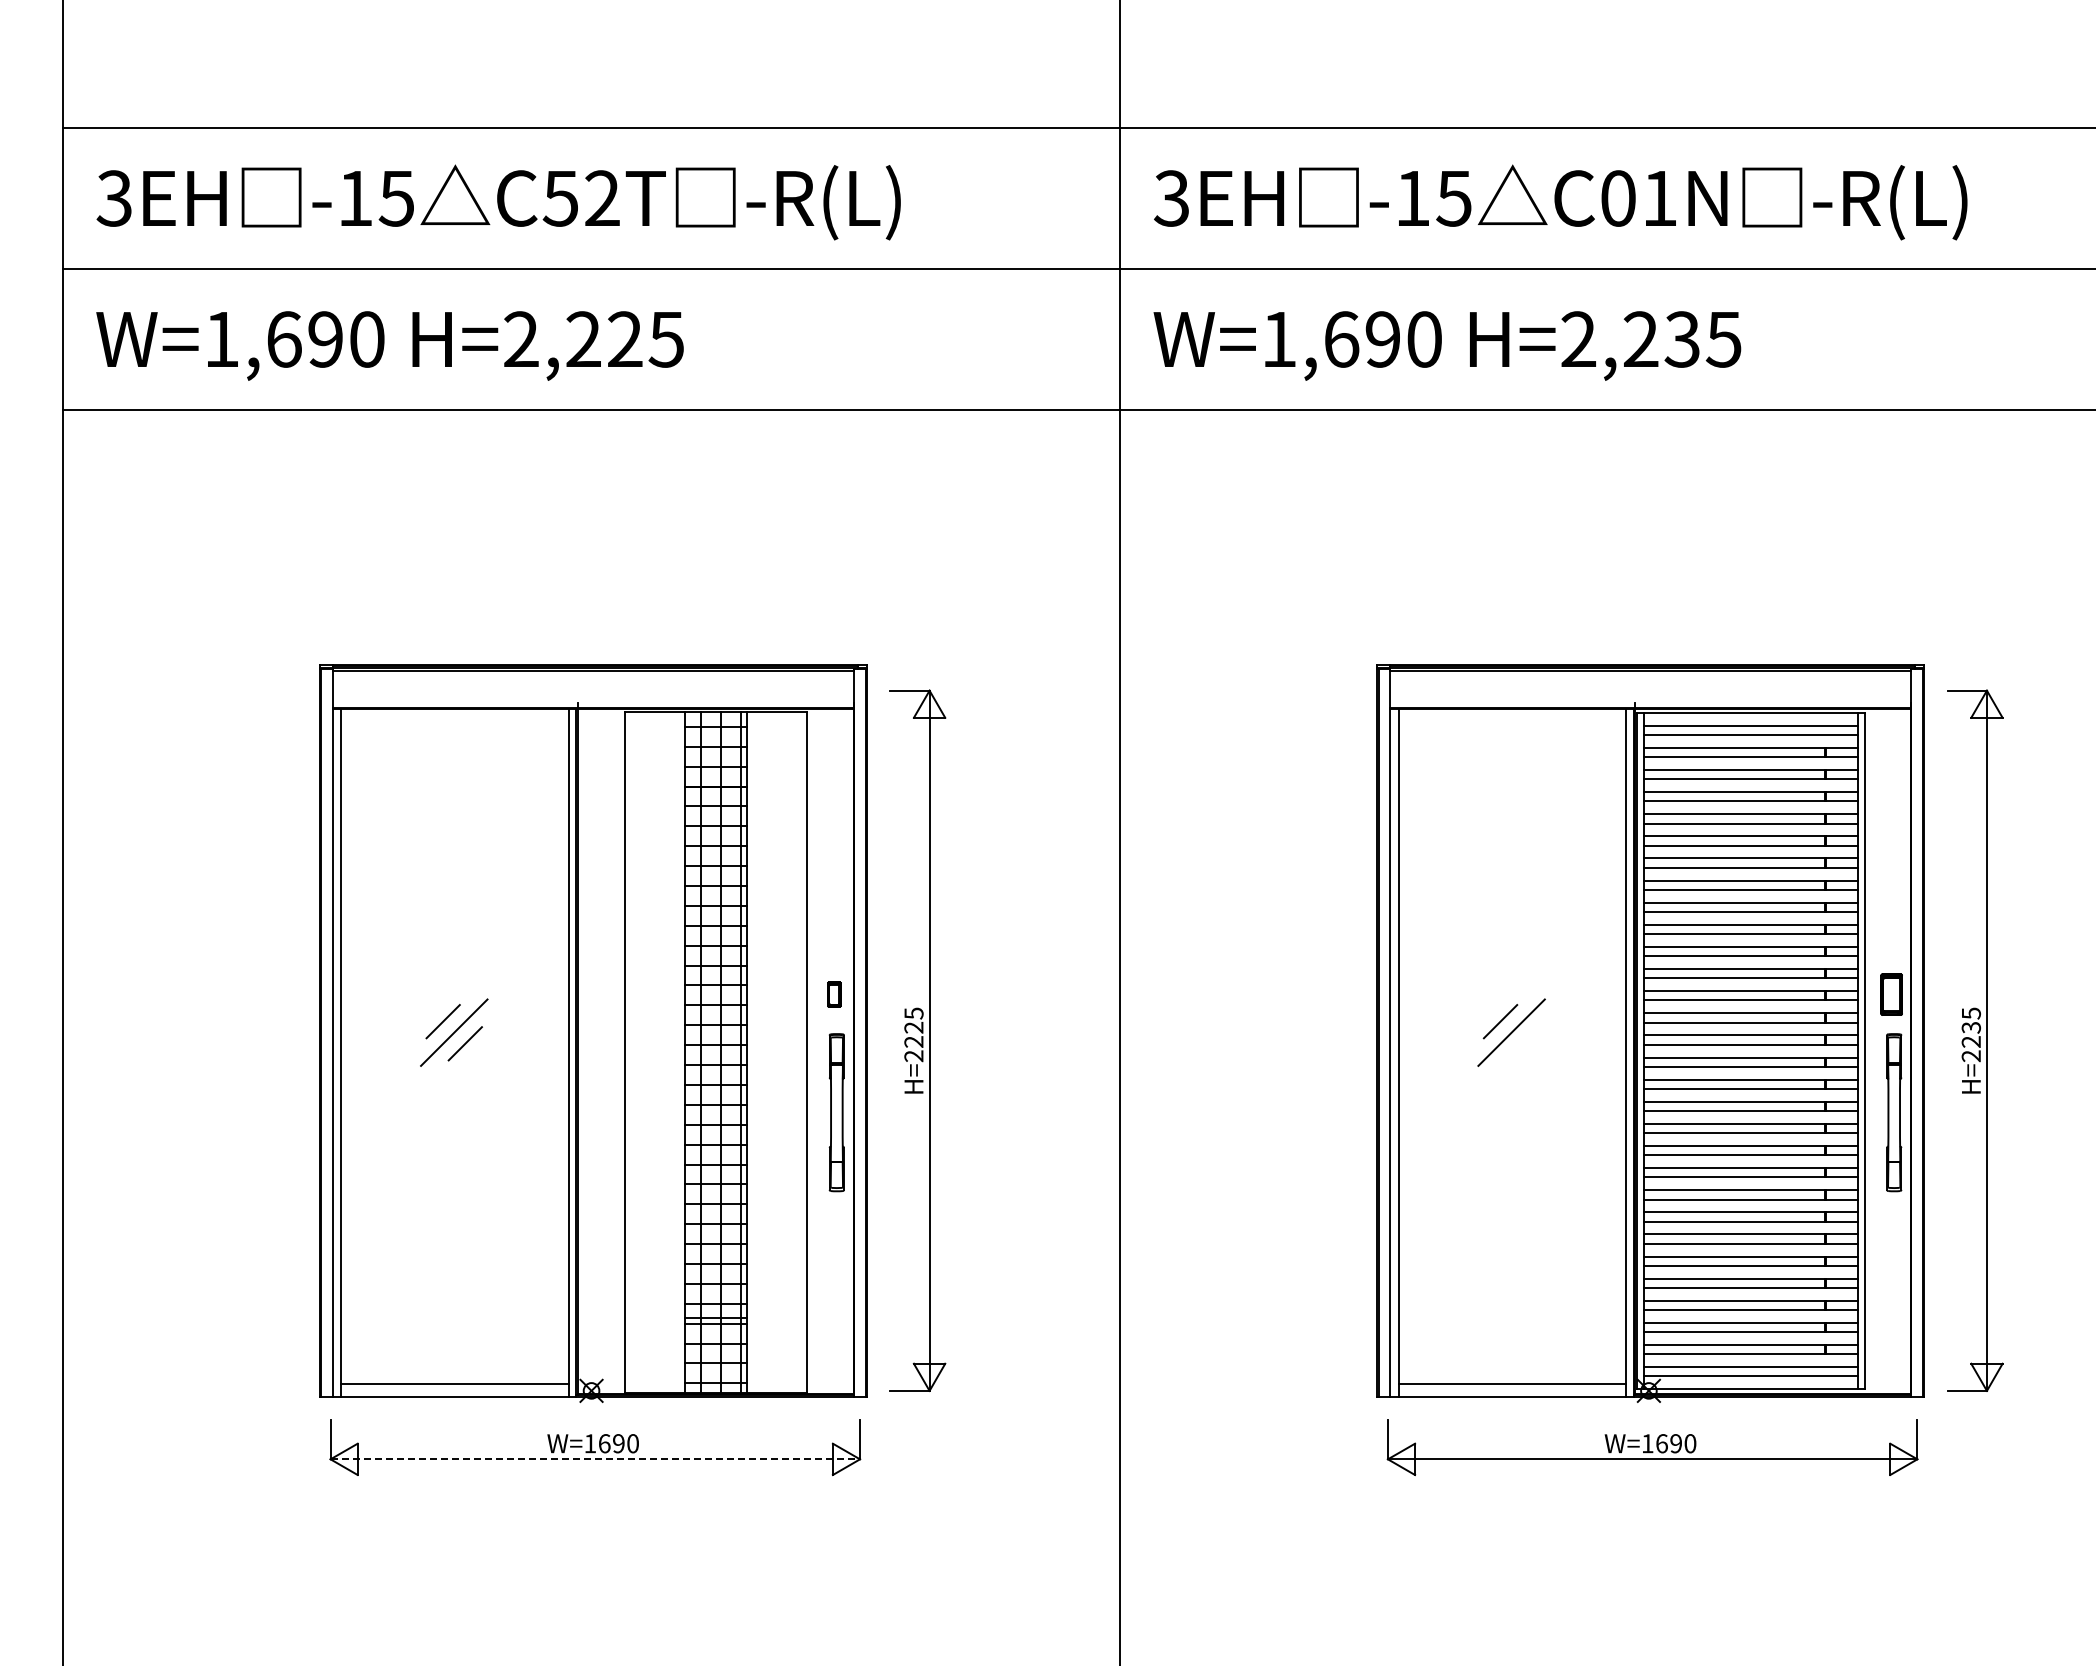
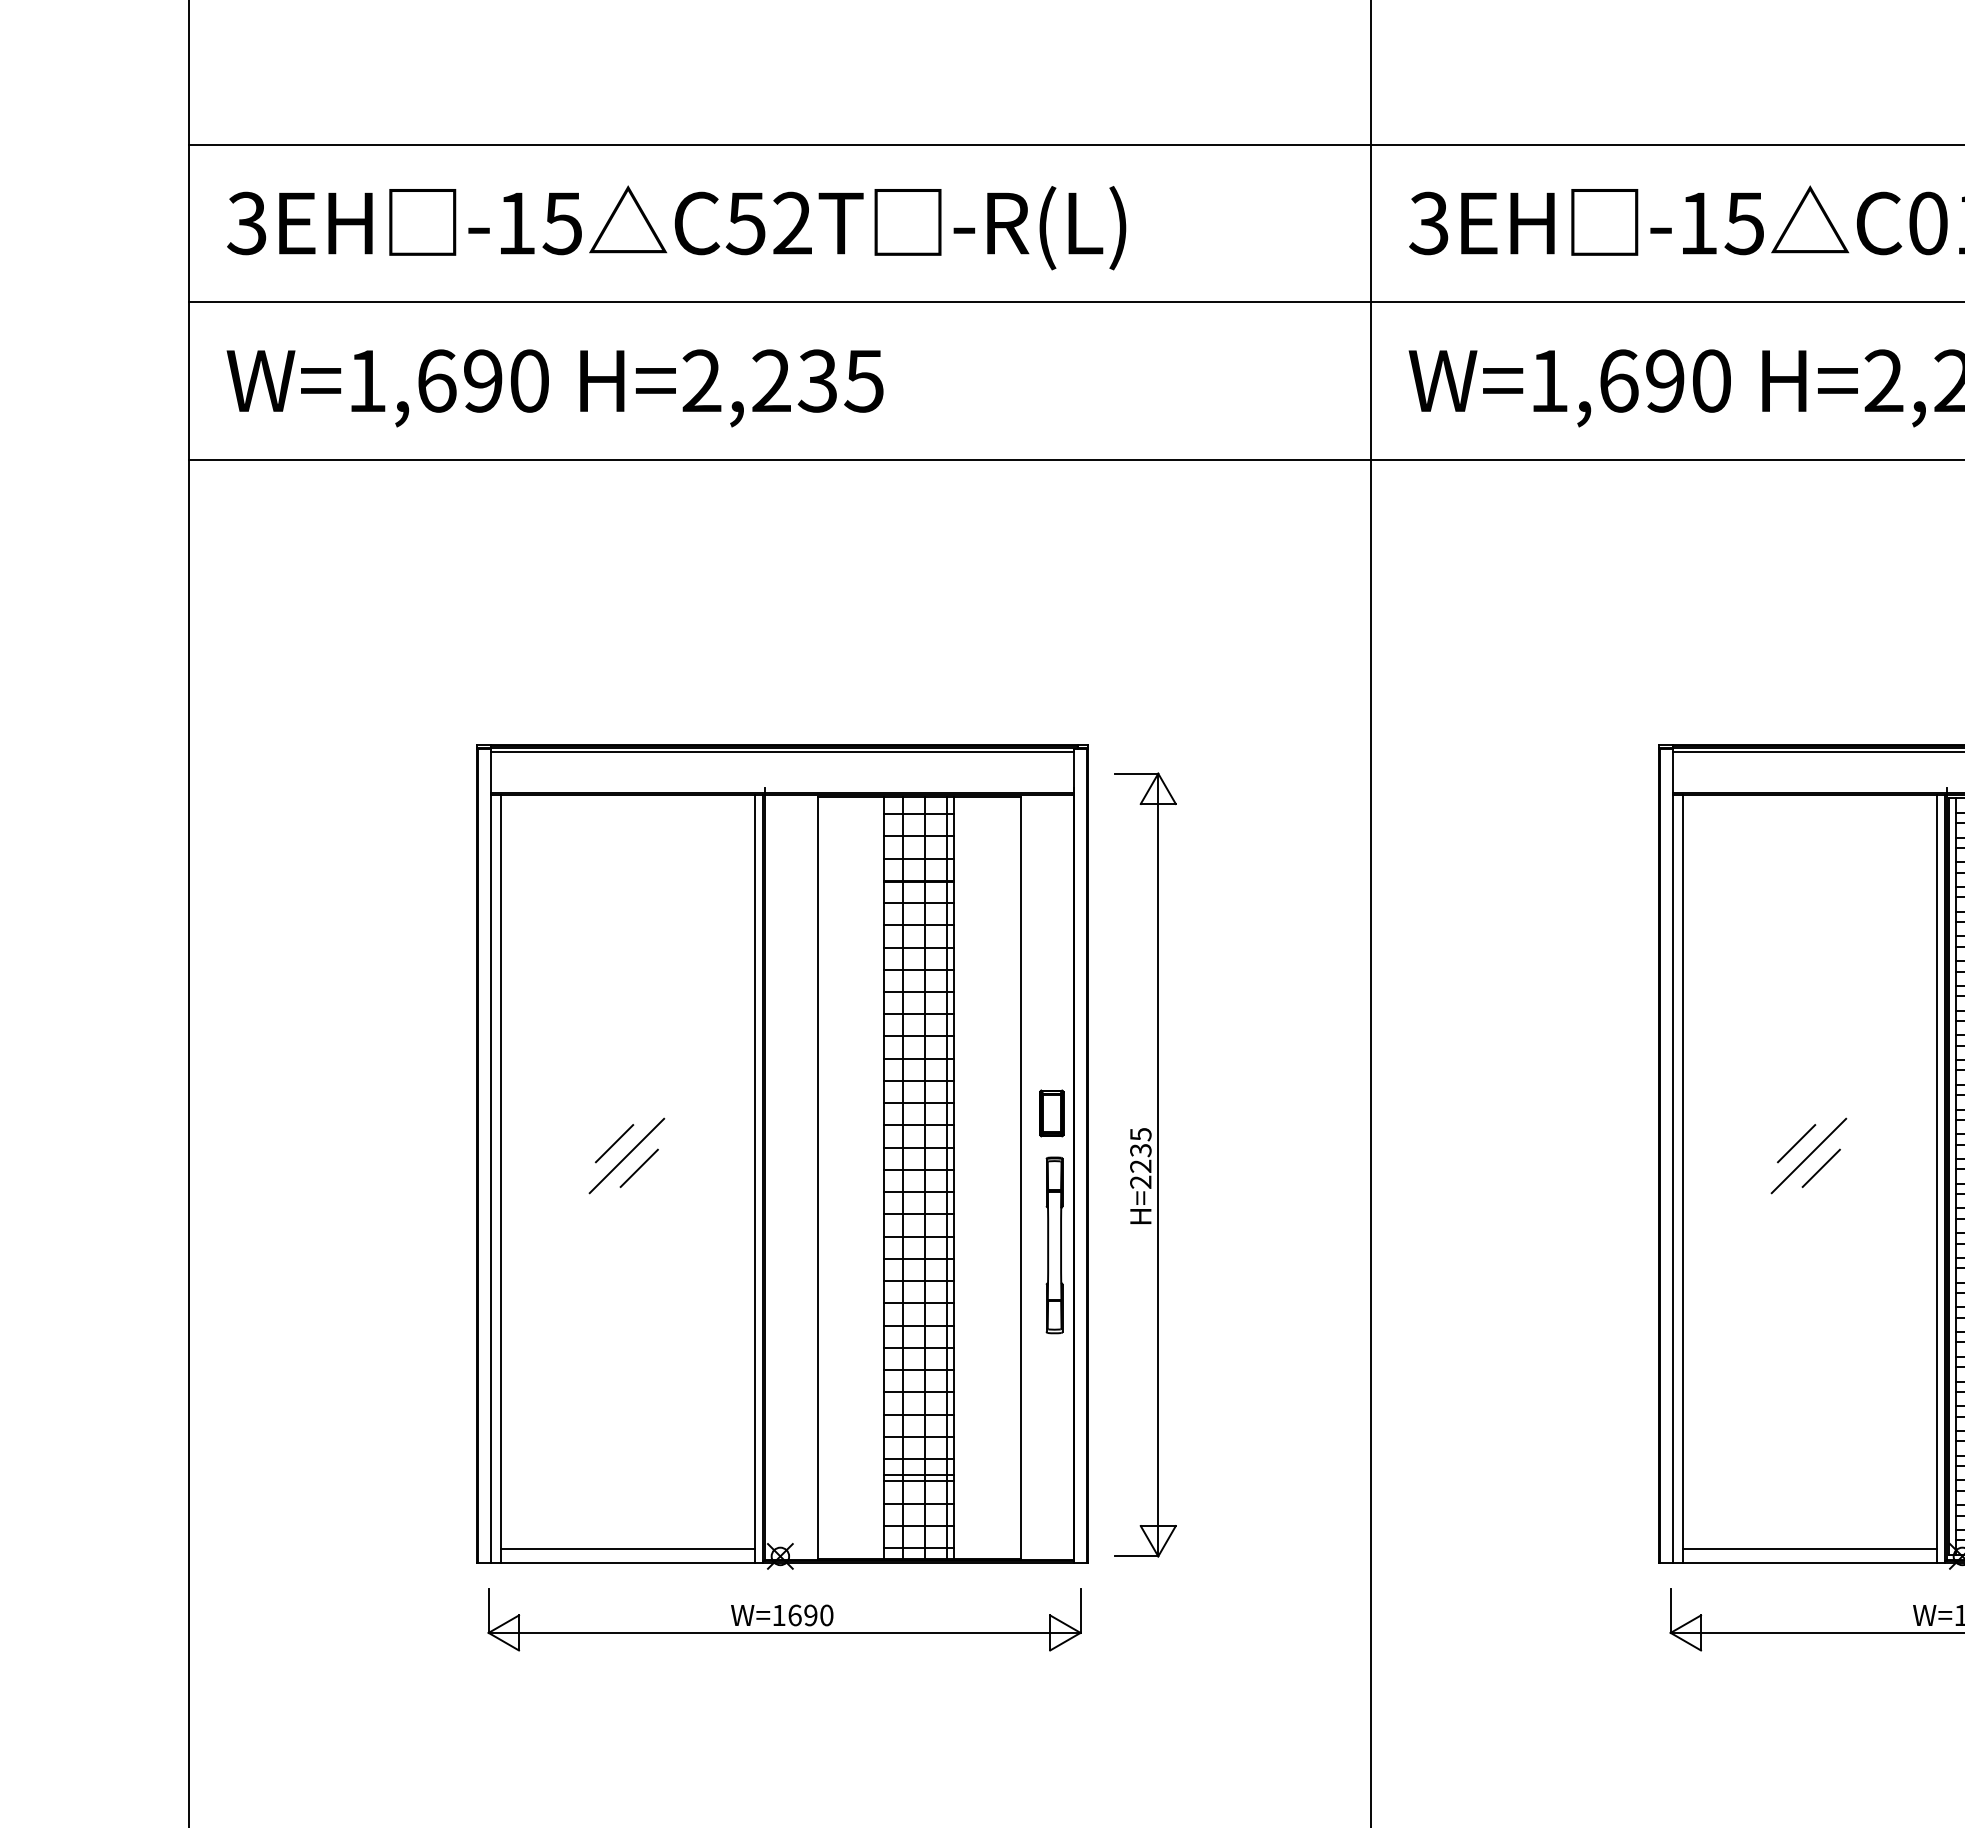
text: (624, 339) -> (817, 381), H=2,225 -> H=2,235
part: (834, 994) -> (1051, 1113), size x1.67
text: (913, 1027) -> (1140, 1150), H=2225 -> H=2235
line: (1522, 1043) -> (1821, 1168), added
line: (595, 1459) -> (784, 1633), dashed -> solid

